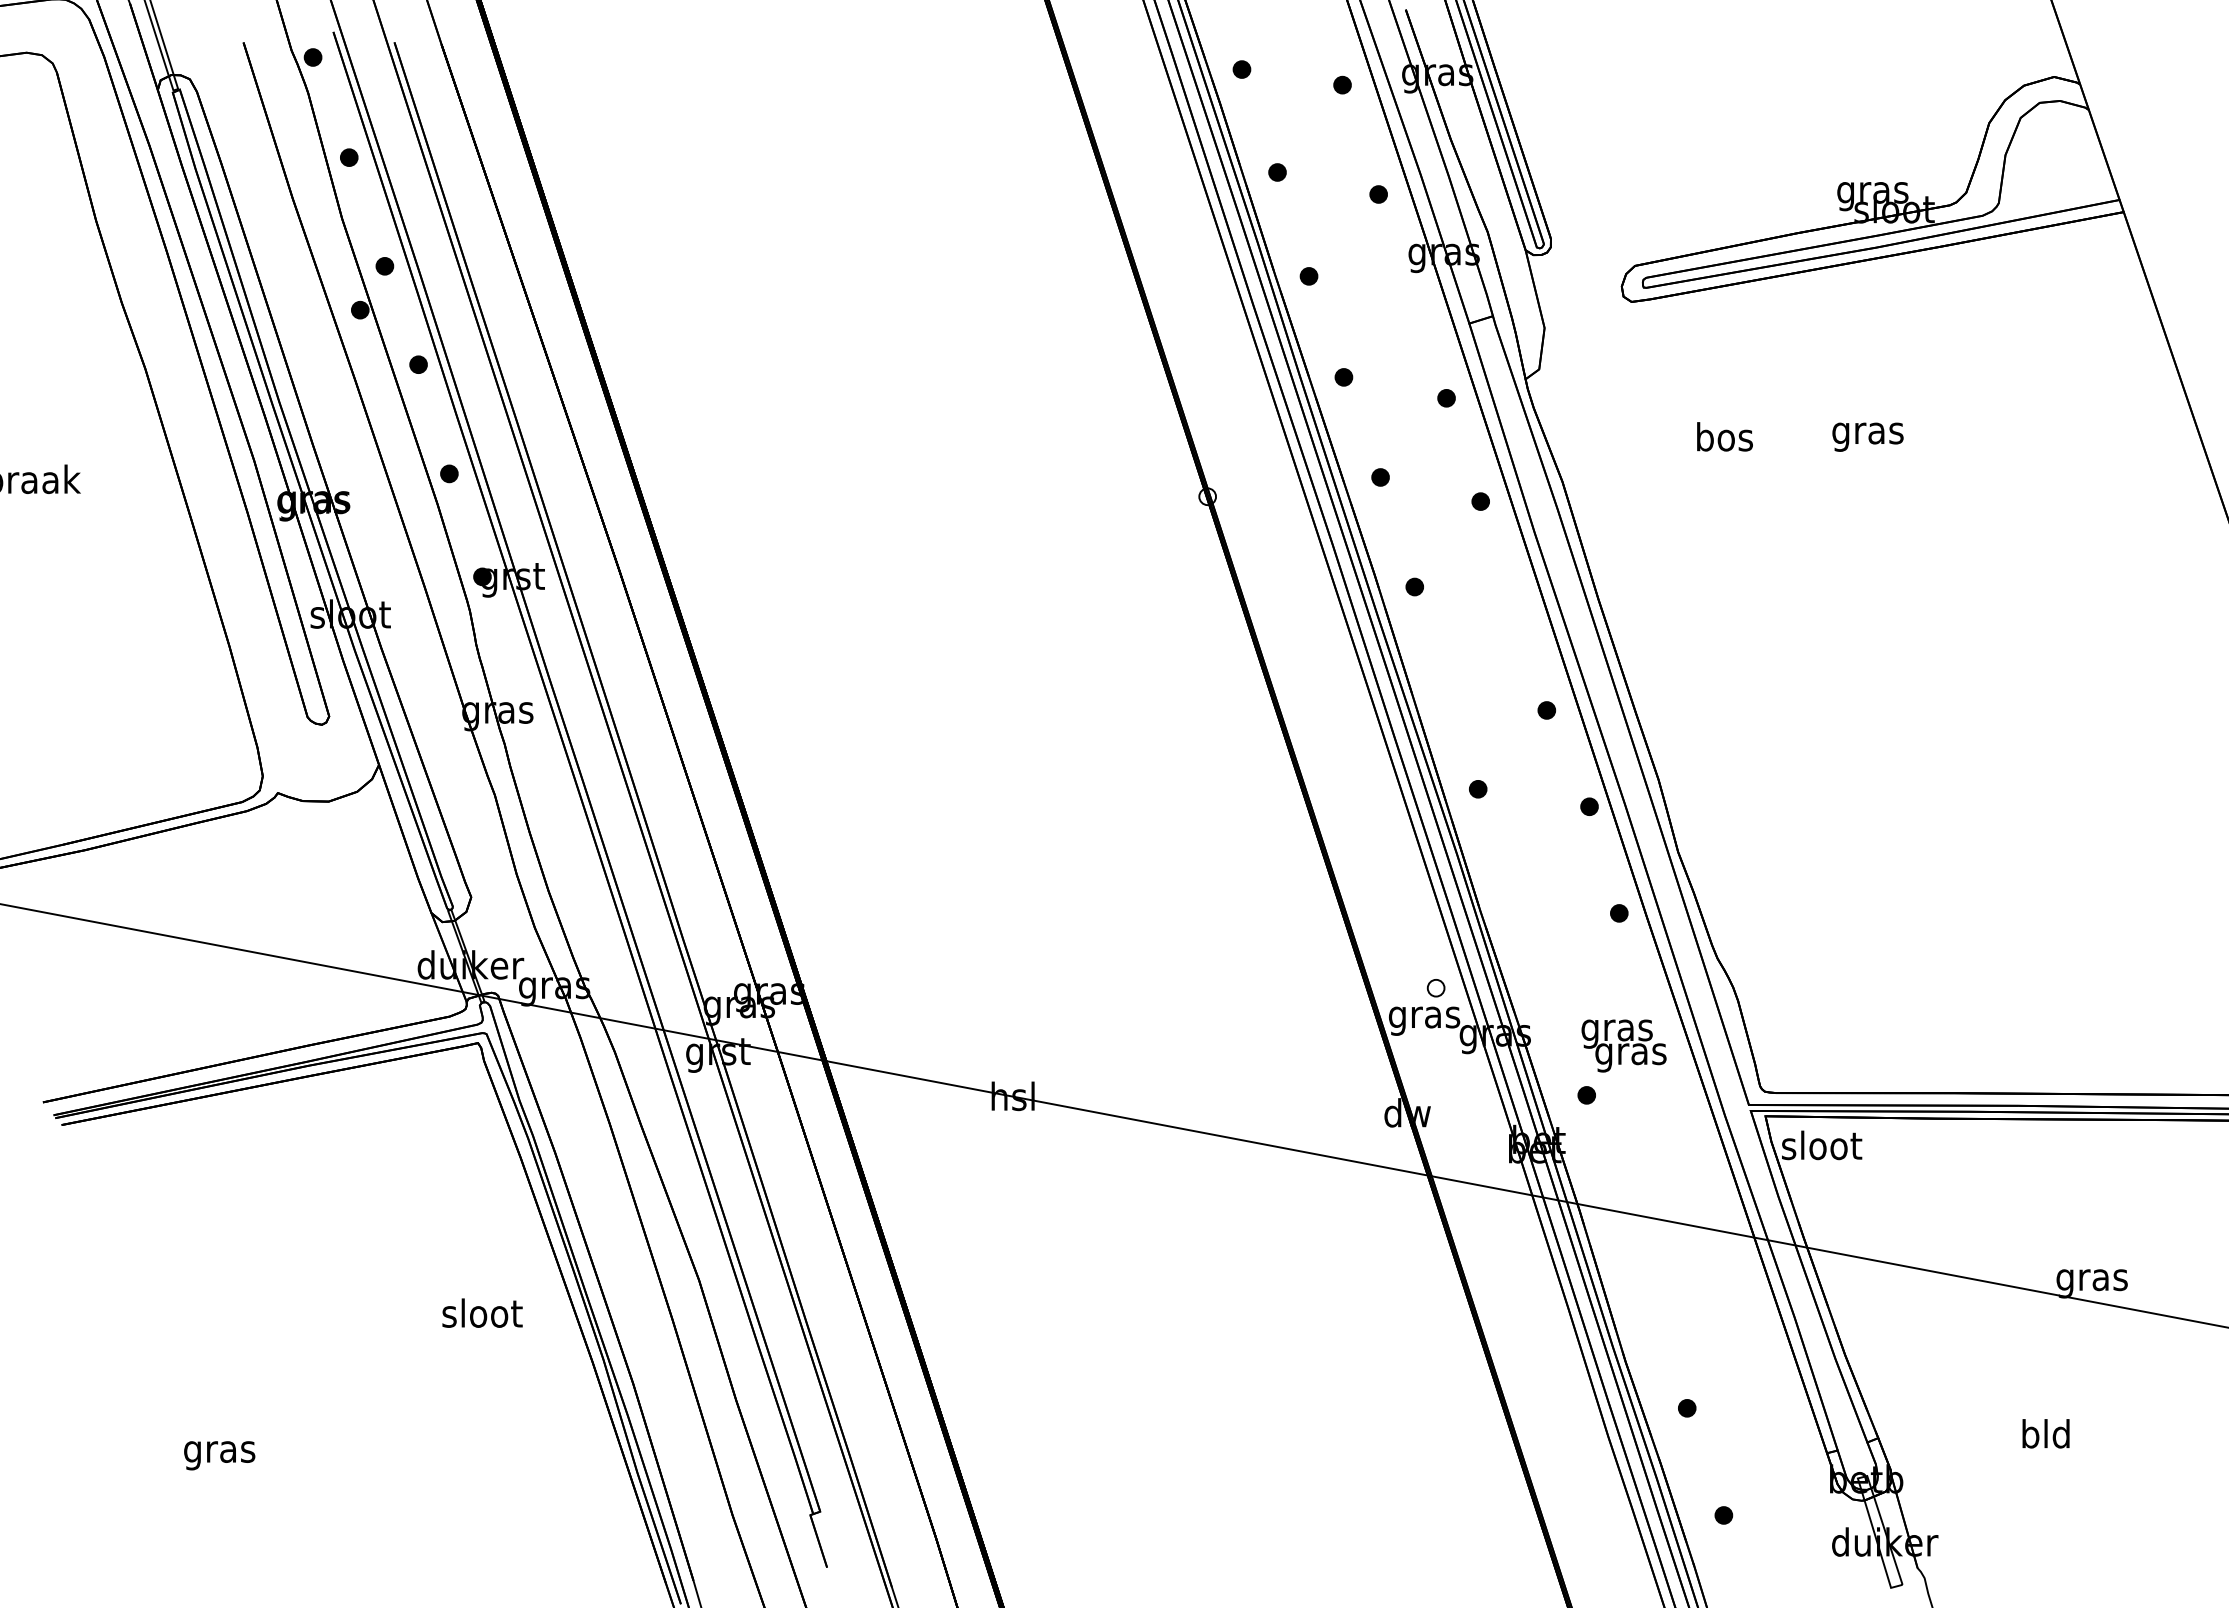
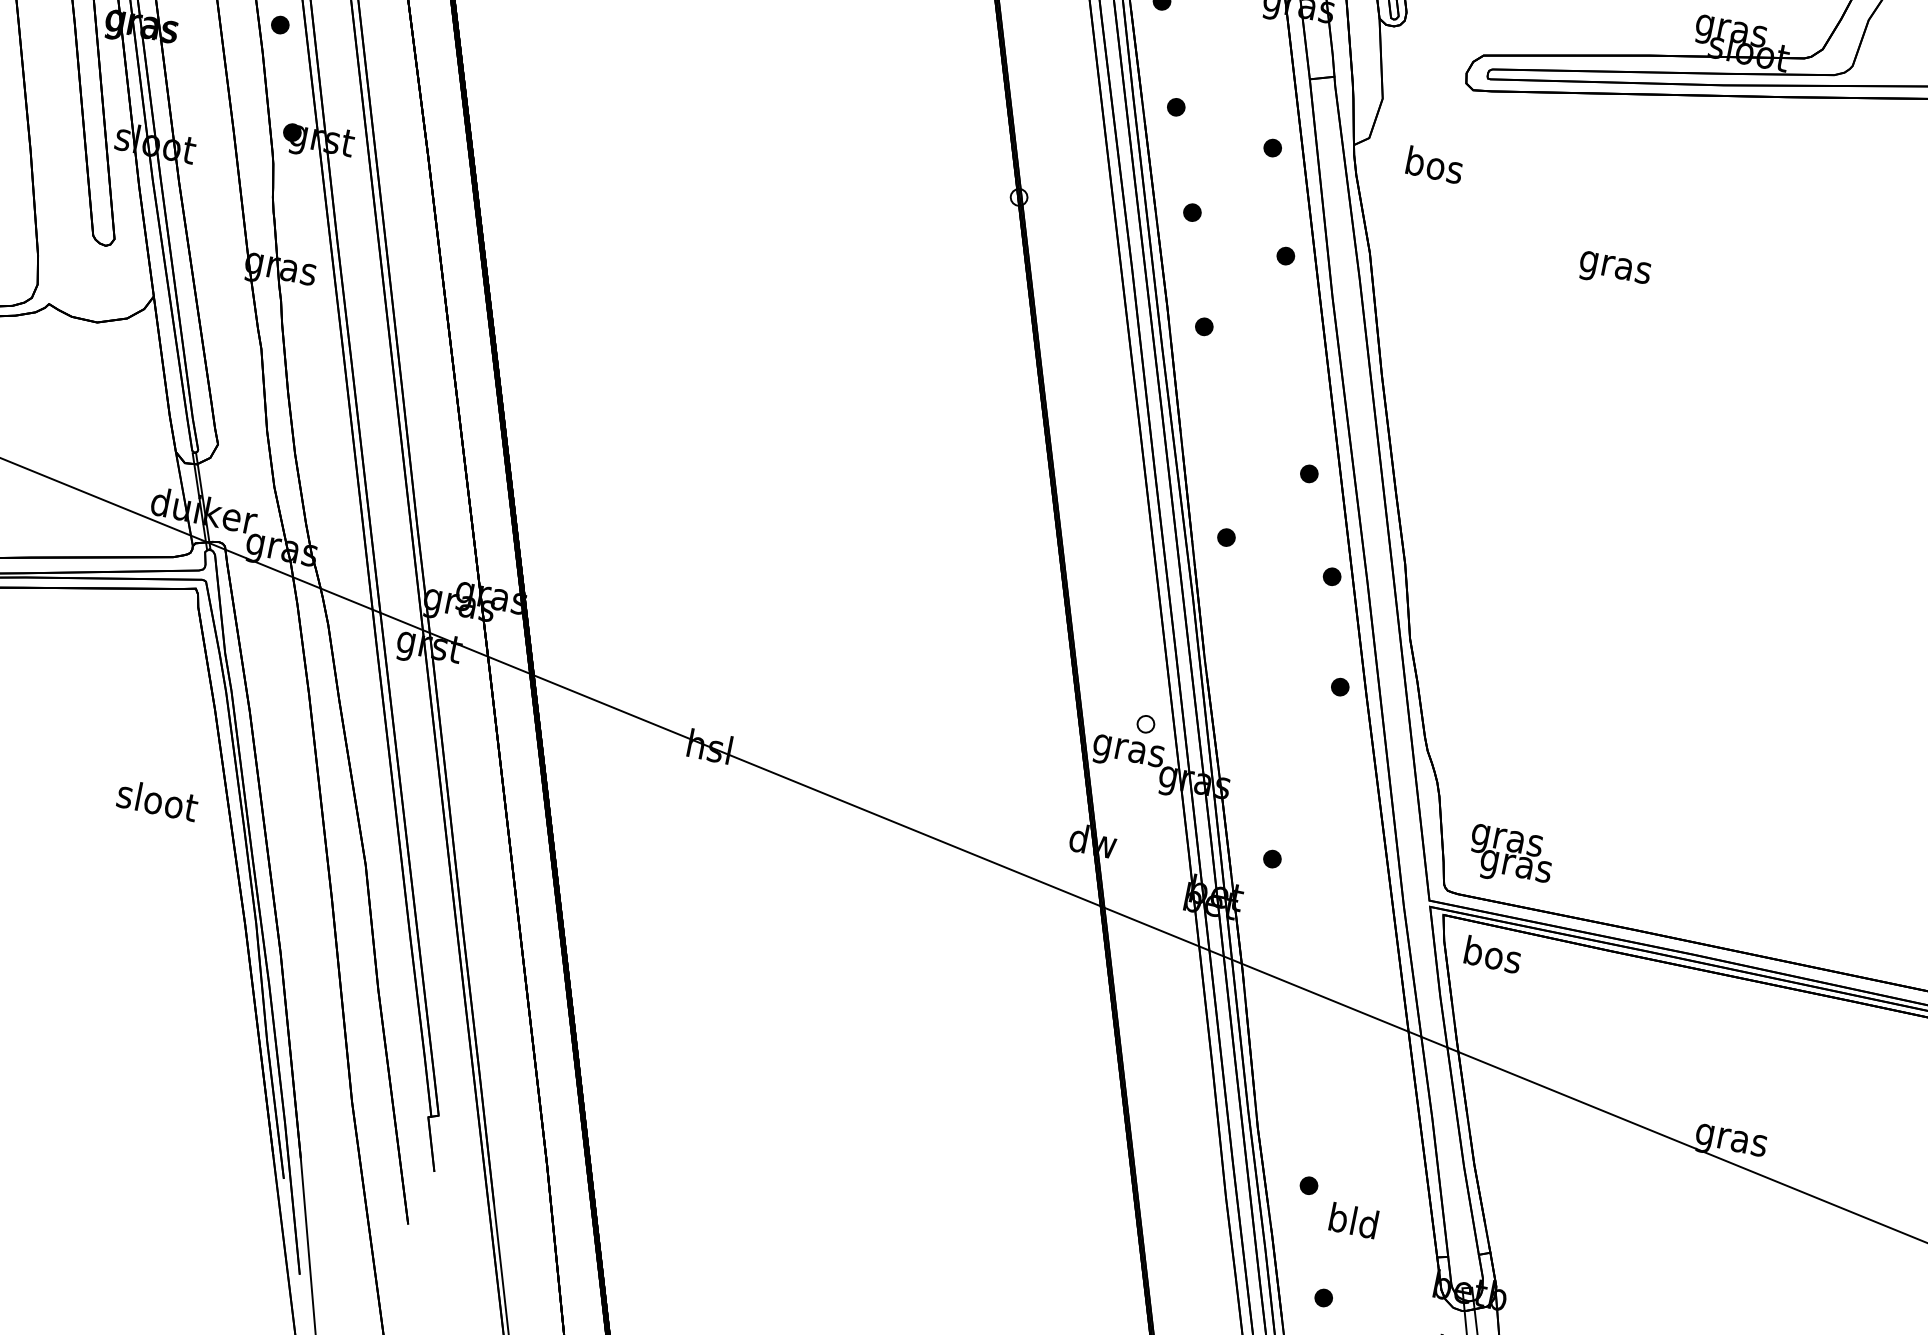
text: (1724, 436) -> (1434, 164), moved
text: (1867, 436) -> (1614, 270), moved
text: (1623, 1045) -> (1510, 856), moved
text: (1822, 1145) -> (1493, 954), sloot -> bos
text: (482, 1312) -> (157, 799), moved
text: (2045, 1433) -> (1353, 1220), moved

